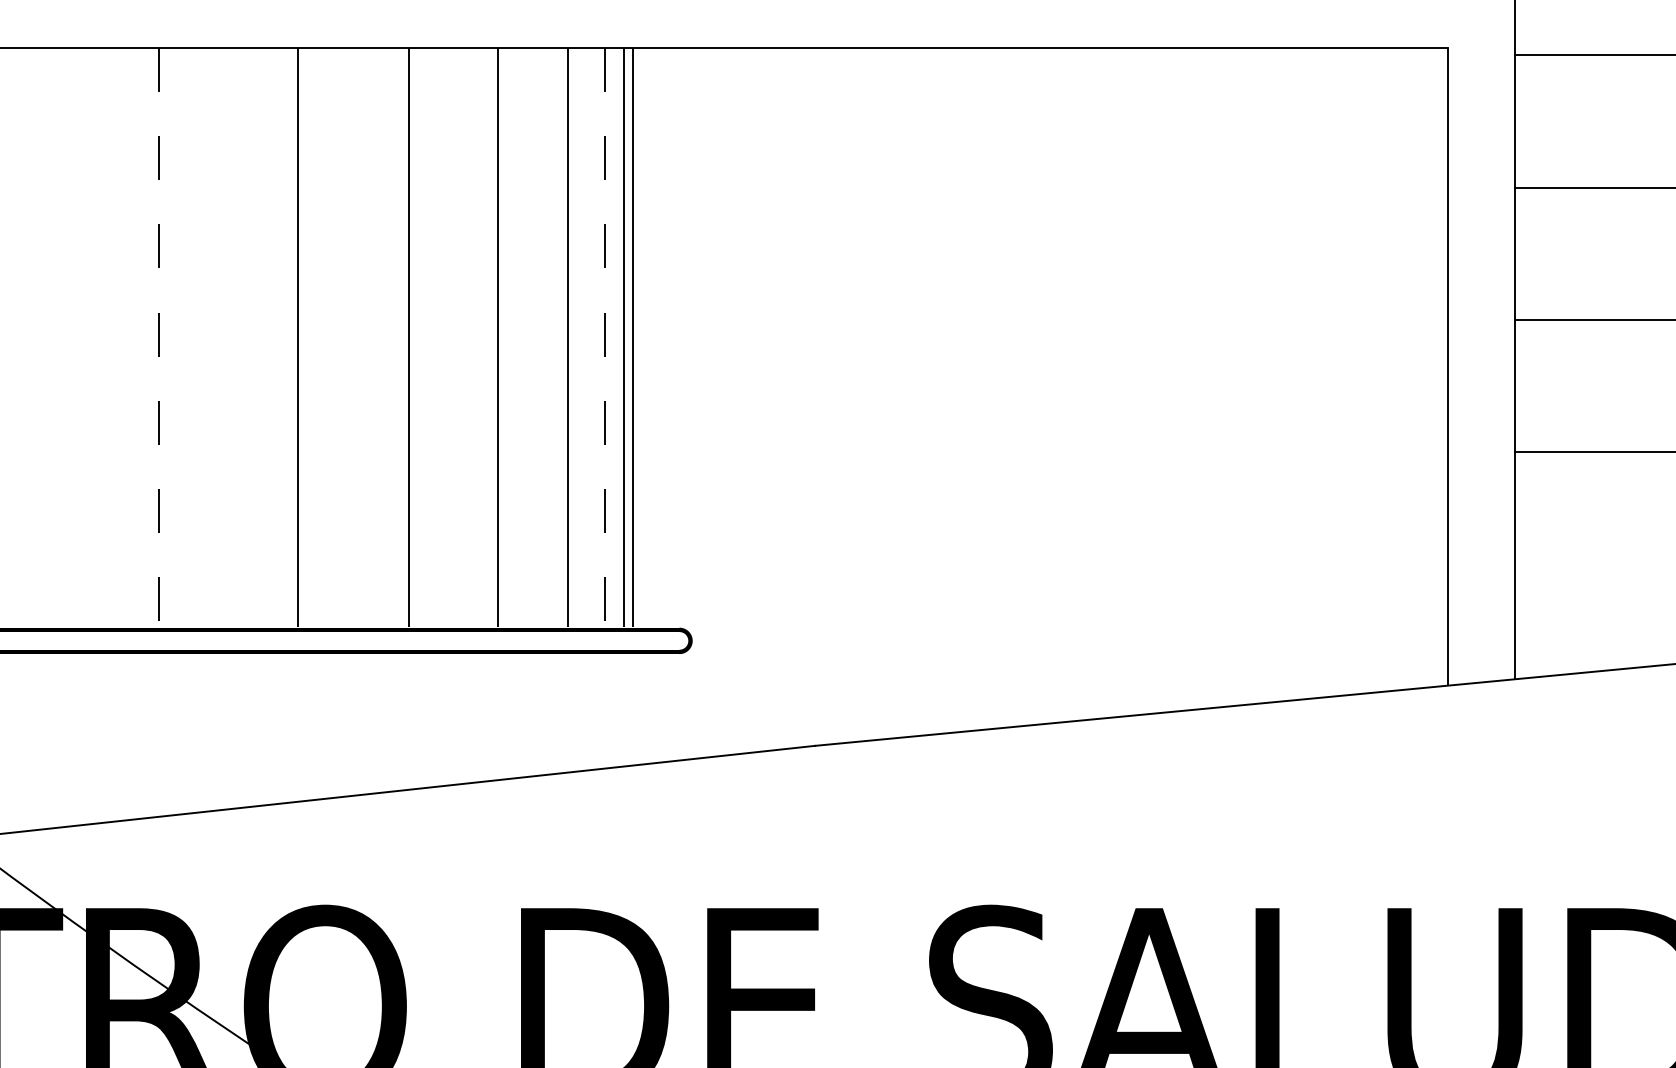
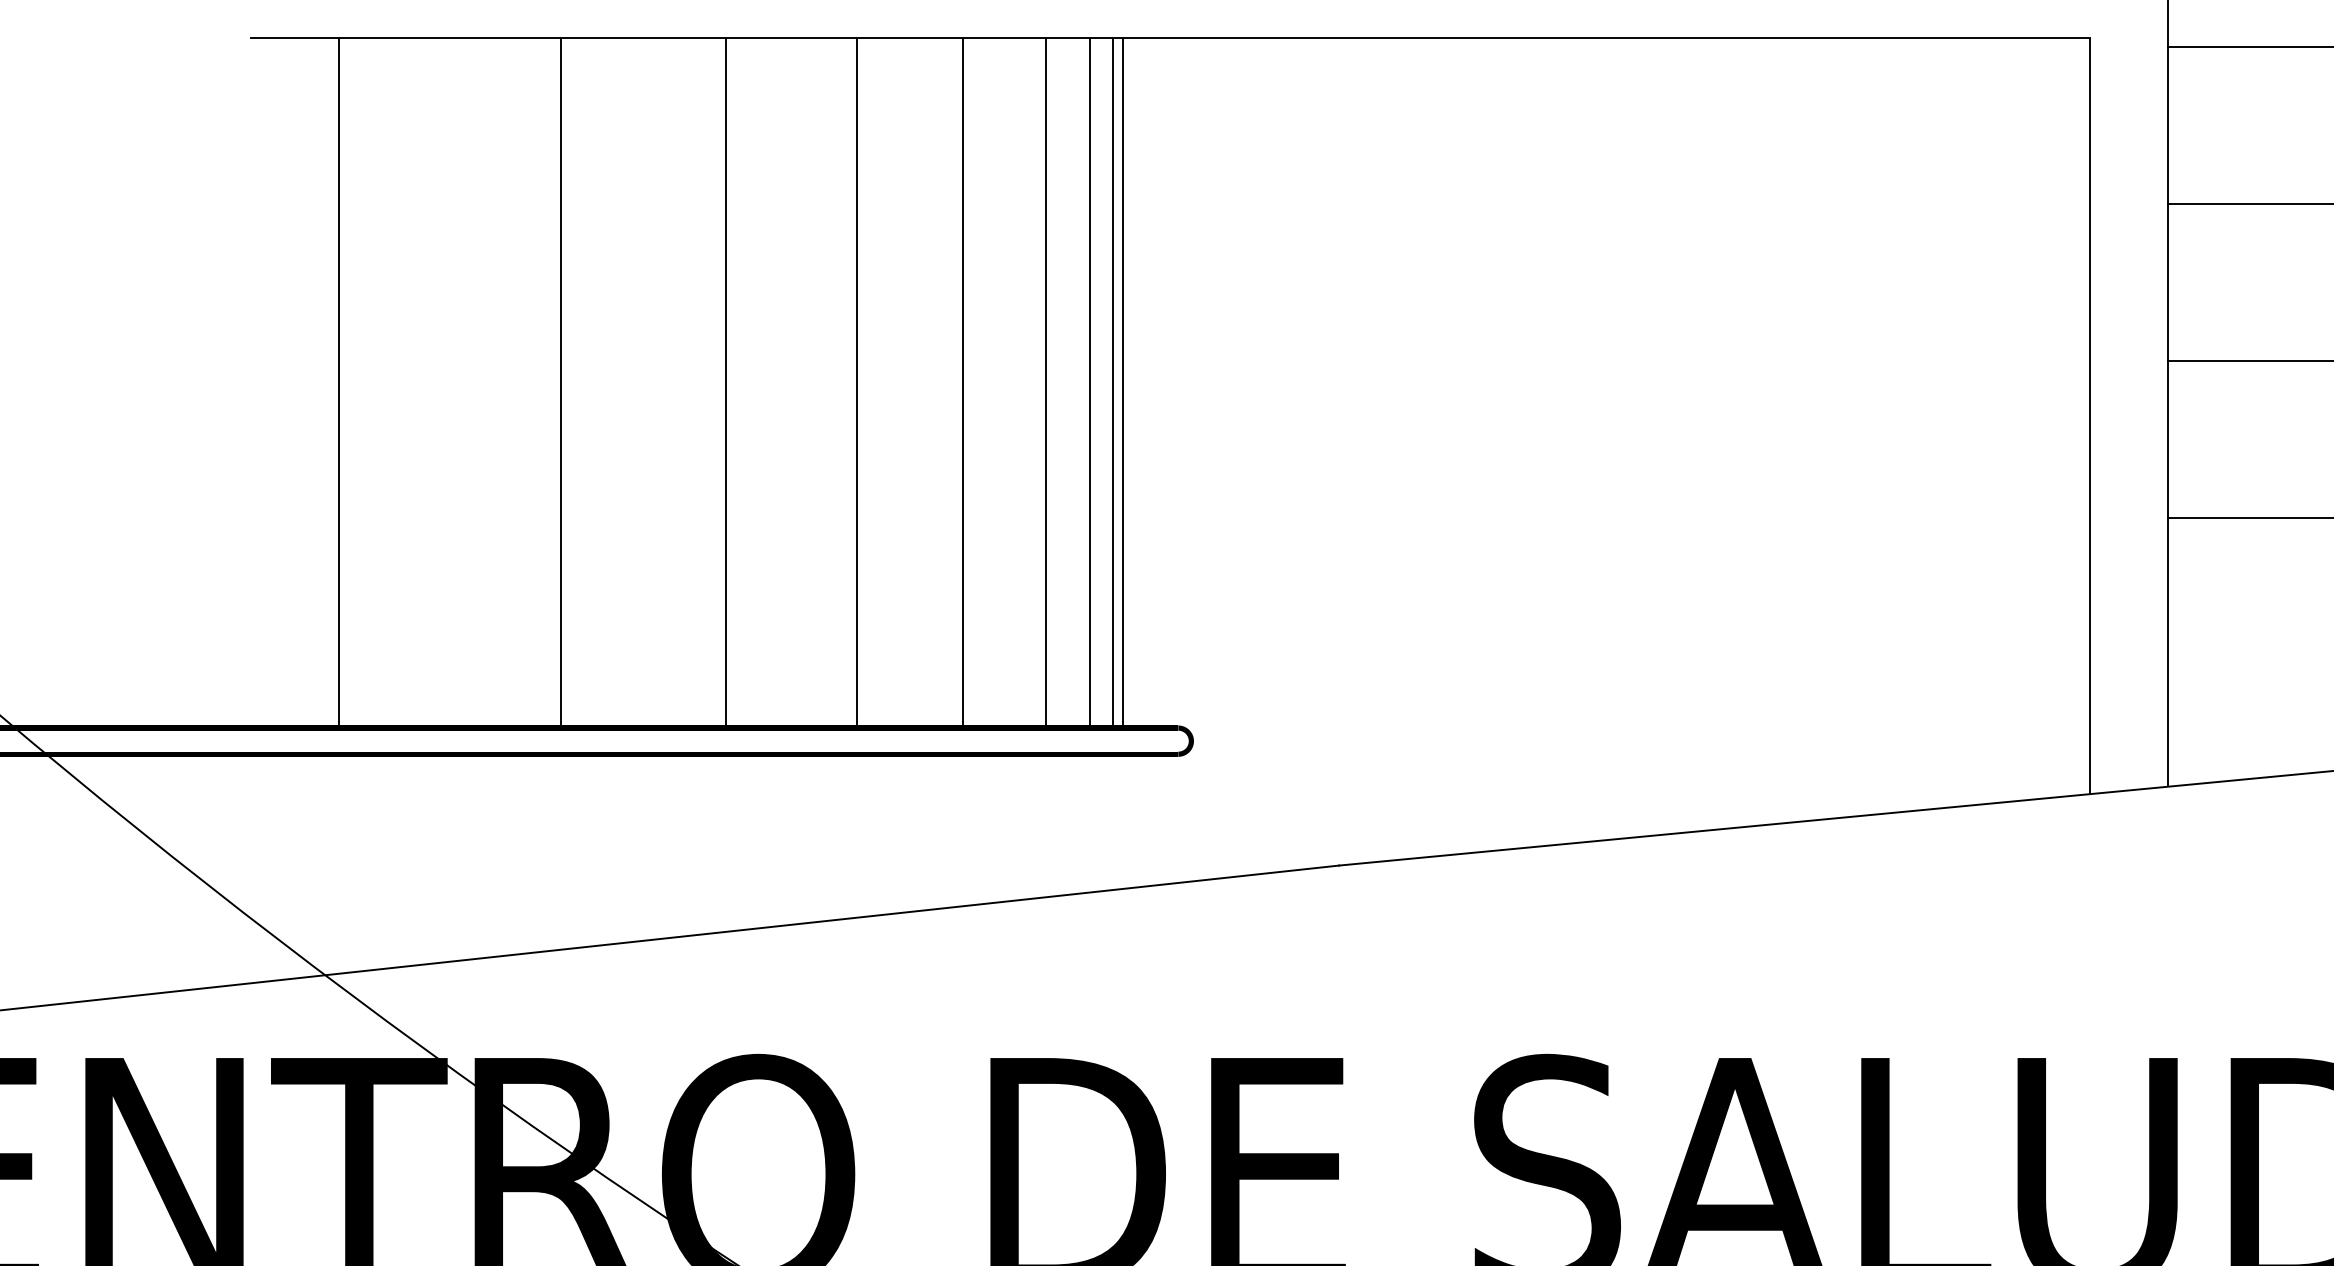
line: (158, 338) -> (560, 382), dashed -> solid
line: (604, 338) -> (1089, 382), dashed -> solid

